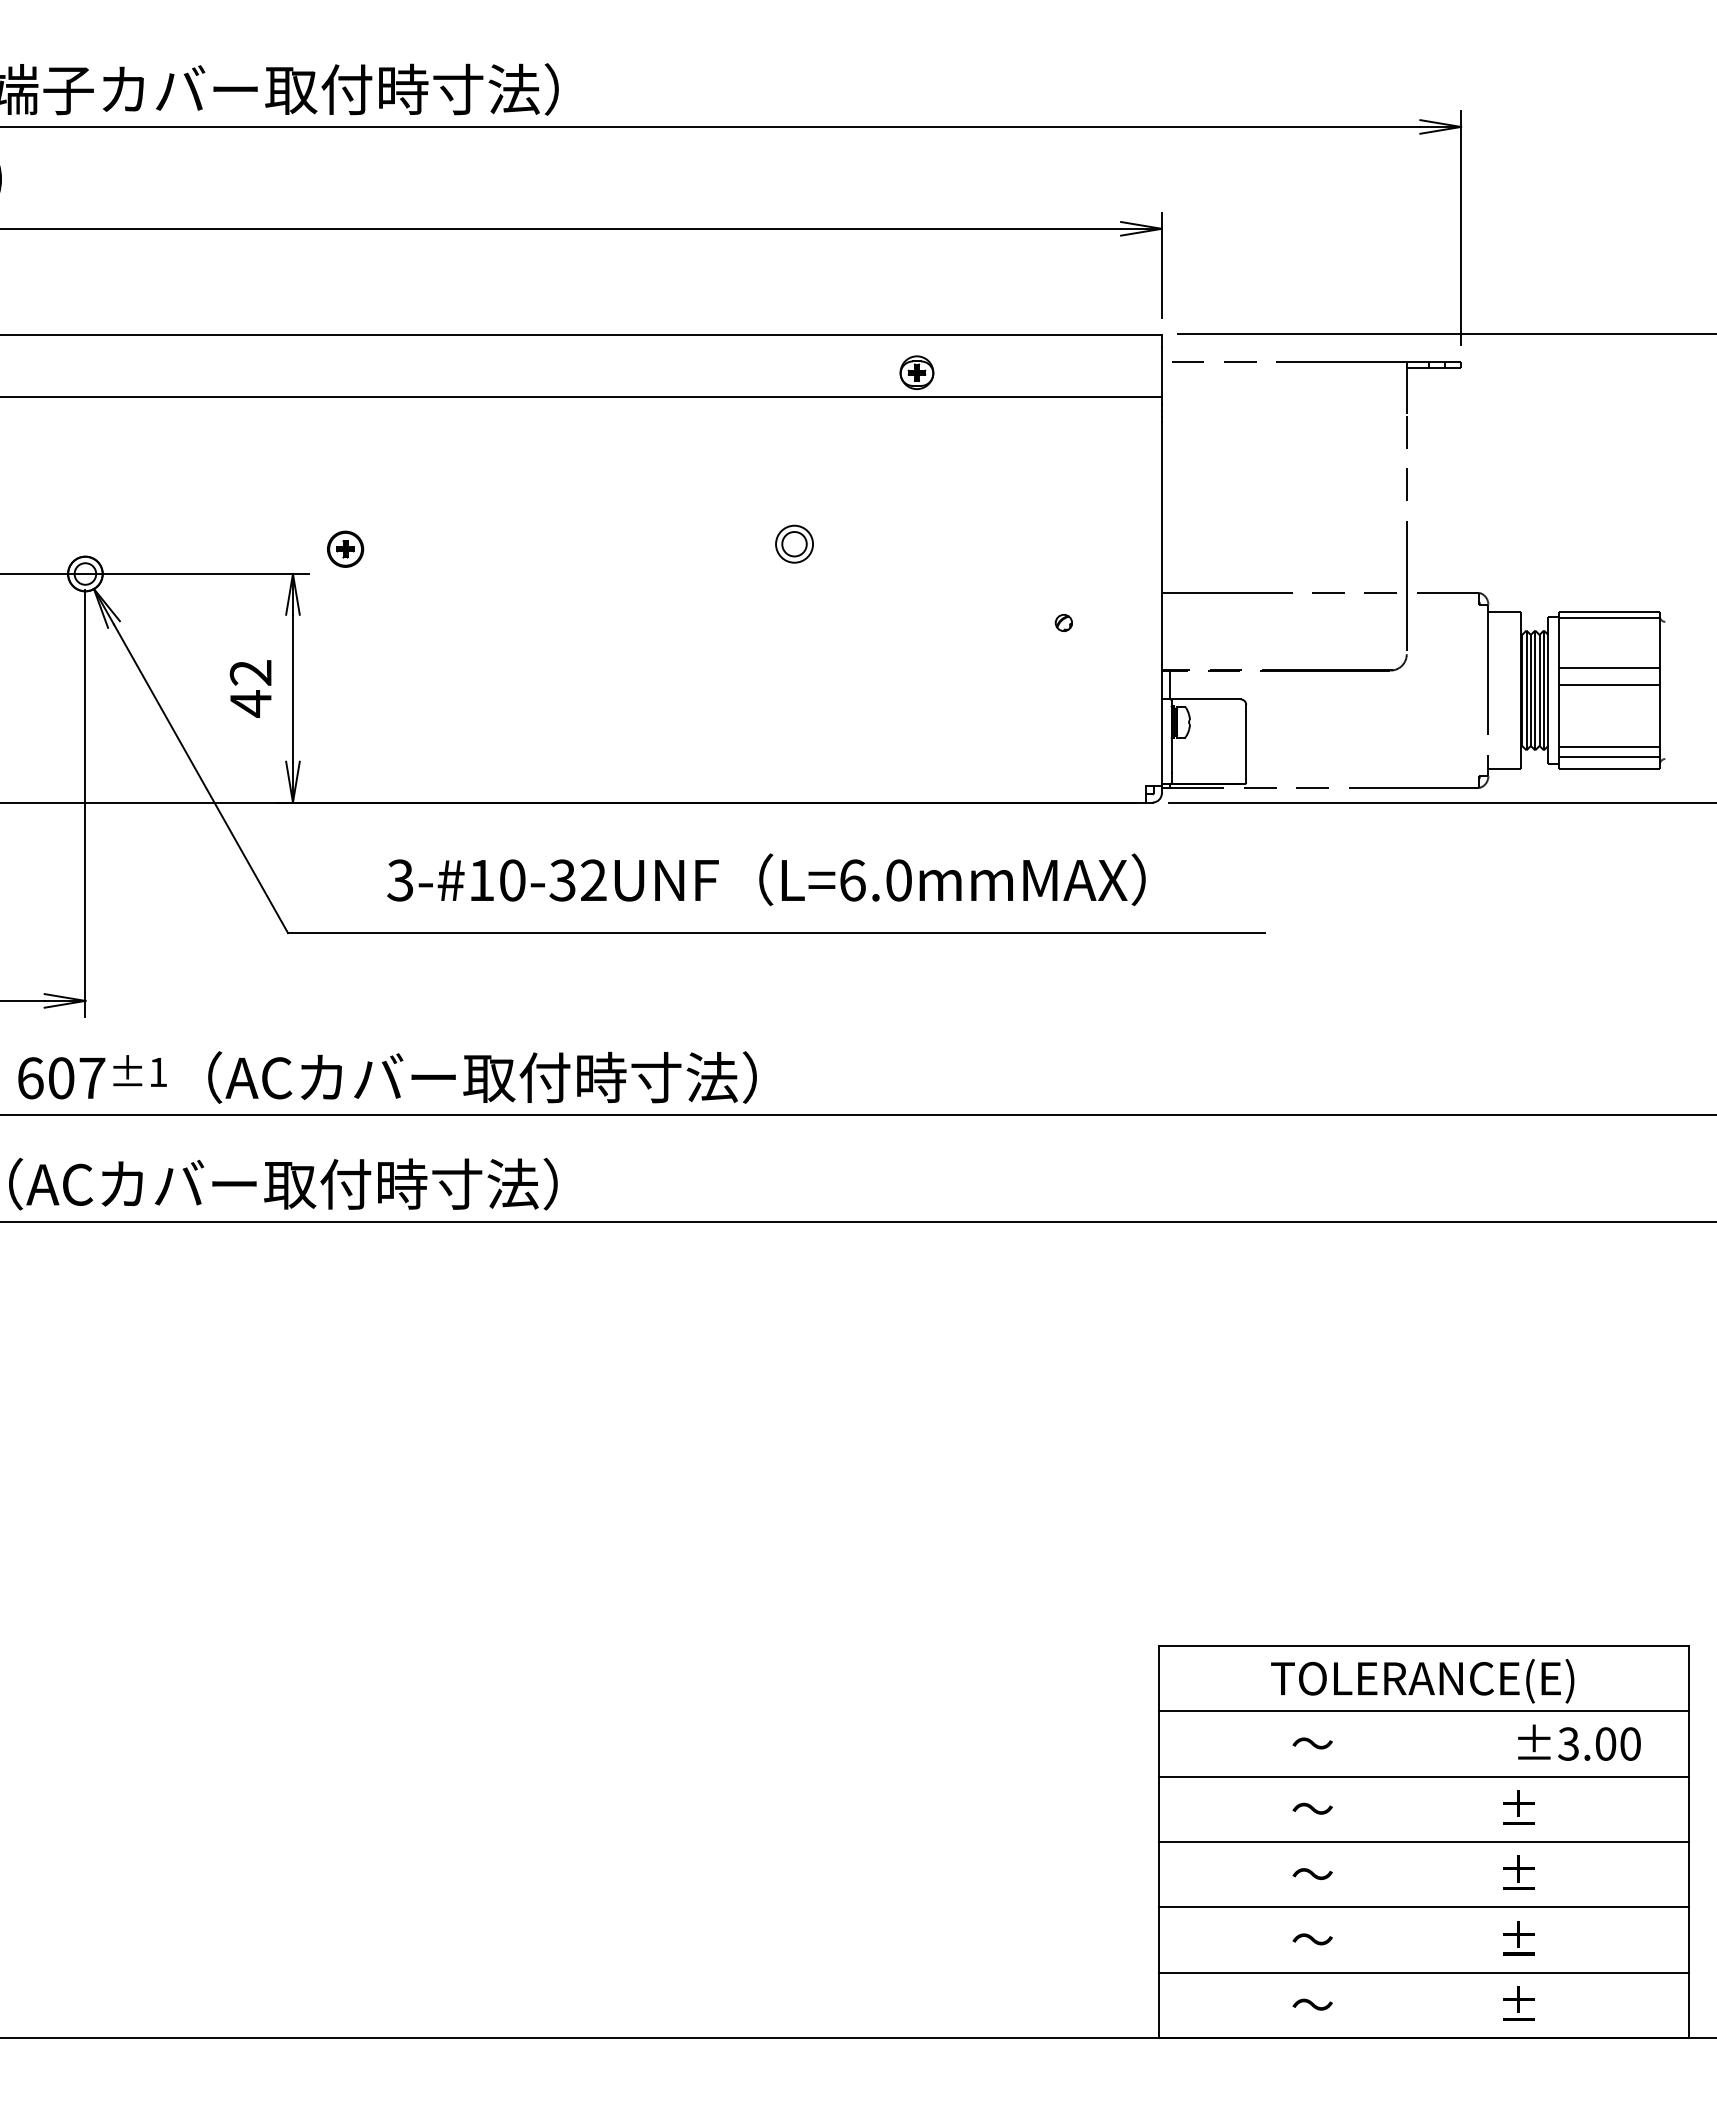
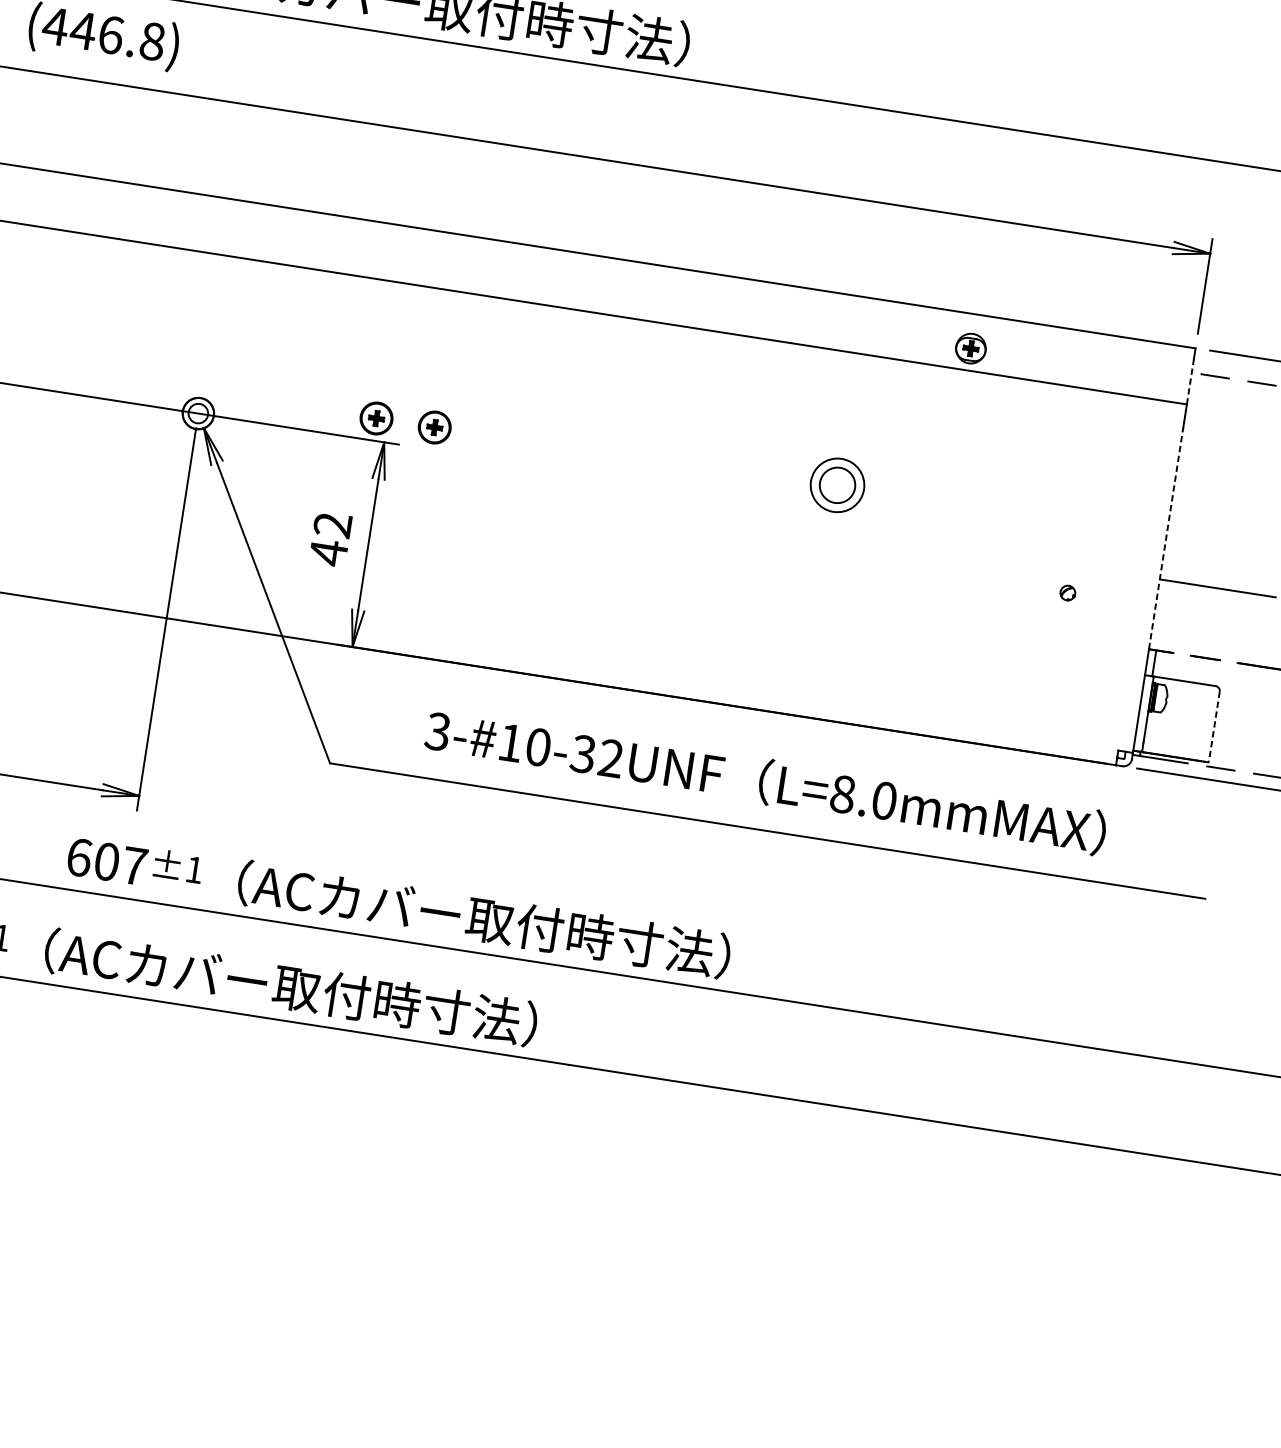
line: (1161, 371) -> (1190, 381), solid -> dashed
part: (794, 543) -> (837, 484), size x1.6
line: (1161, 545) -> (1165, 537), solid -> dashed
part: (280, 548) -> (376, 417), added
line: (1246, 743) -> (1214, 726), solid -> dashed
text: (852, 880) -> (842, 794), L=6.0mmMAX -> L=8.0mmMAX

